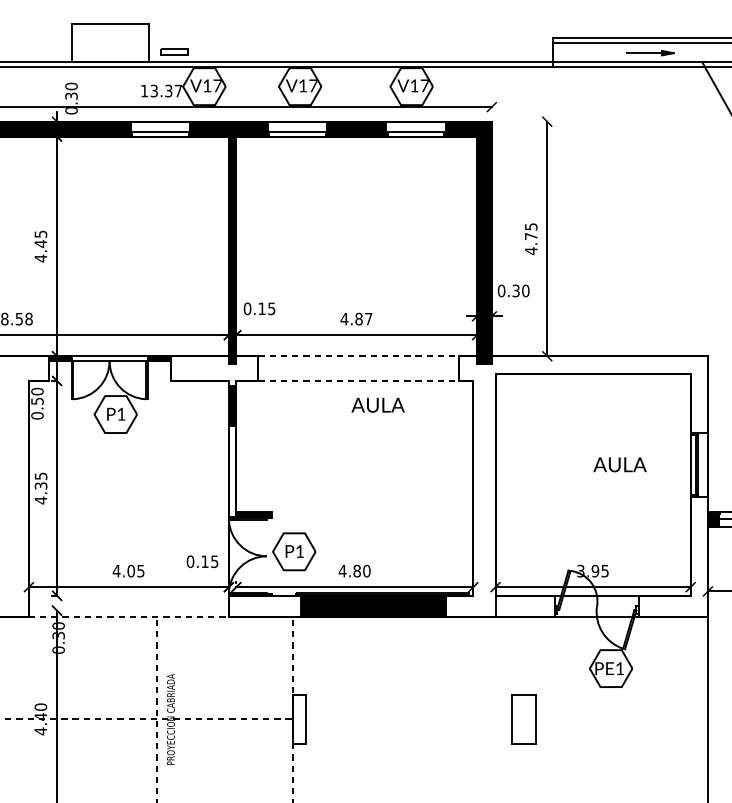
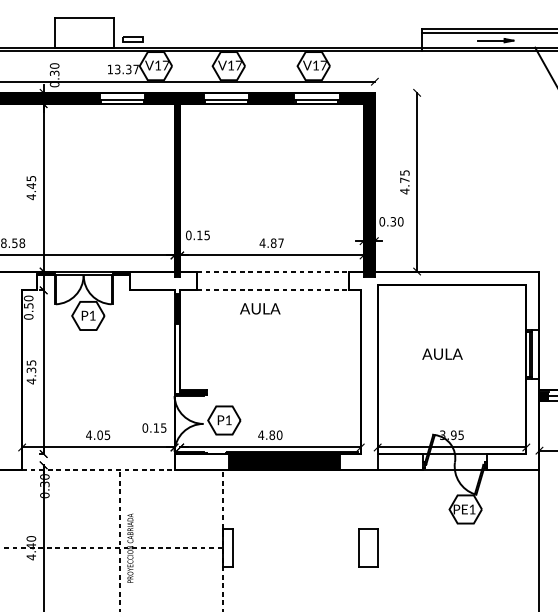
text: (378, 404) -> (260, 308), moved
text: (620, 463) -> (442, 353), moved
part: (524, 718) -> (368, 547), moved

